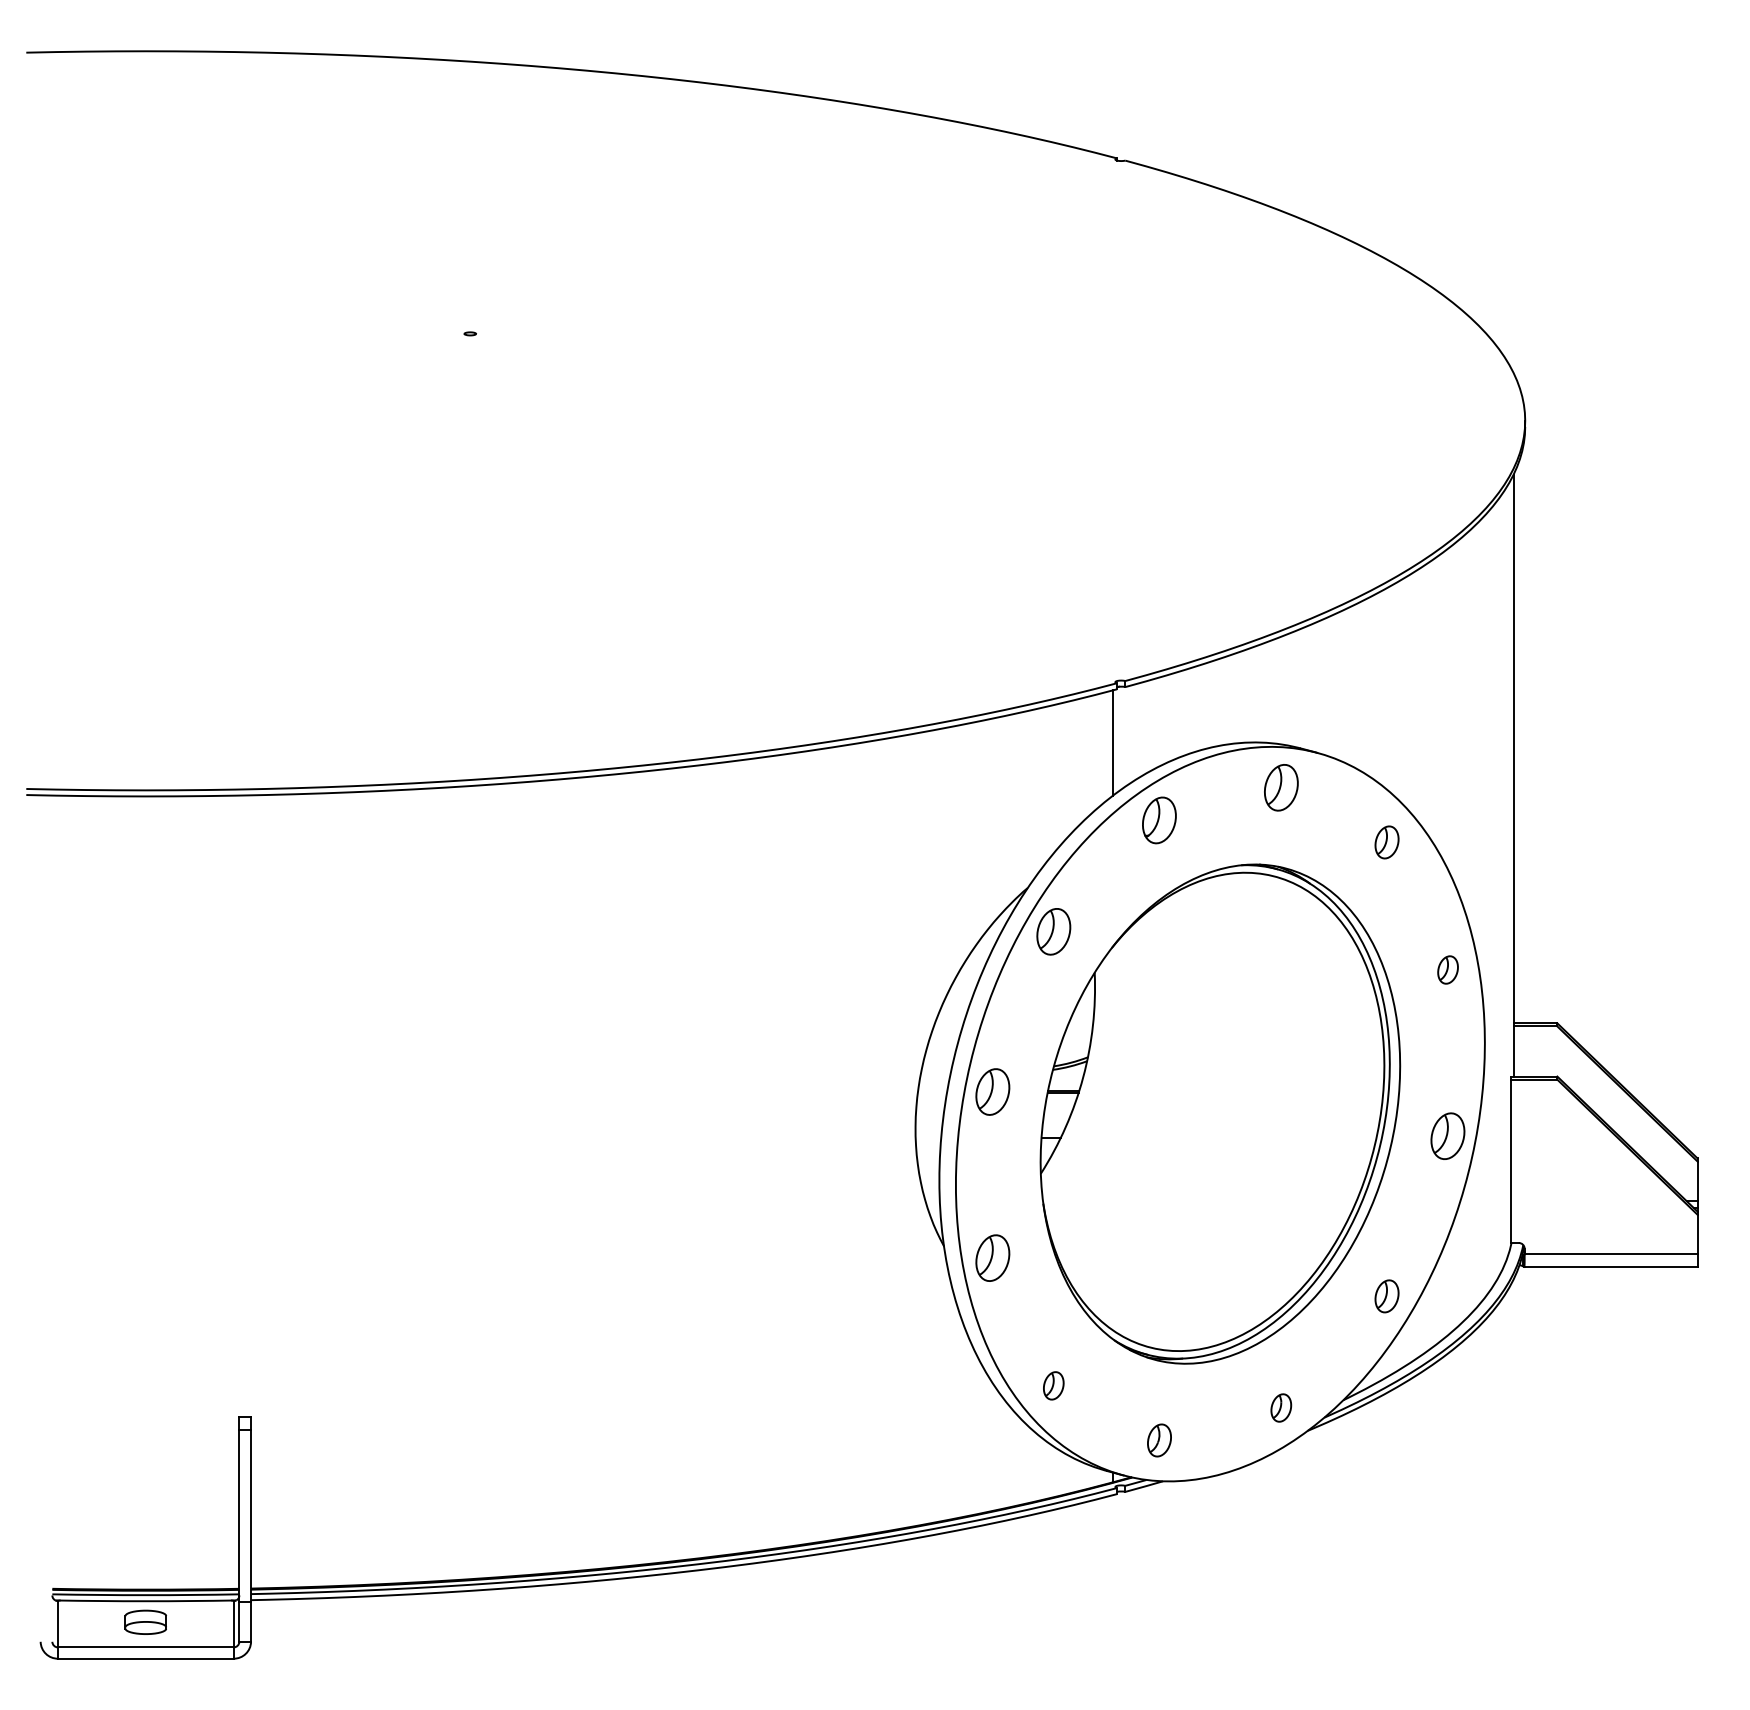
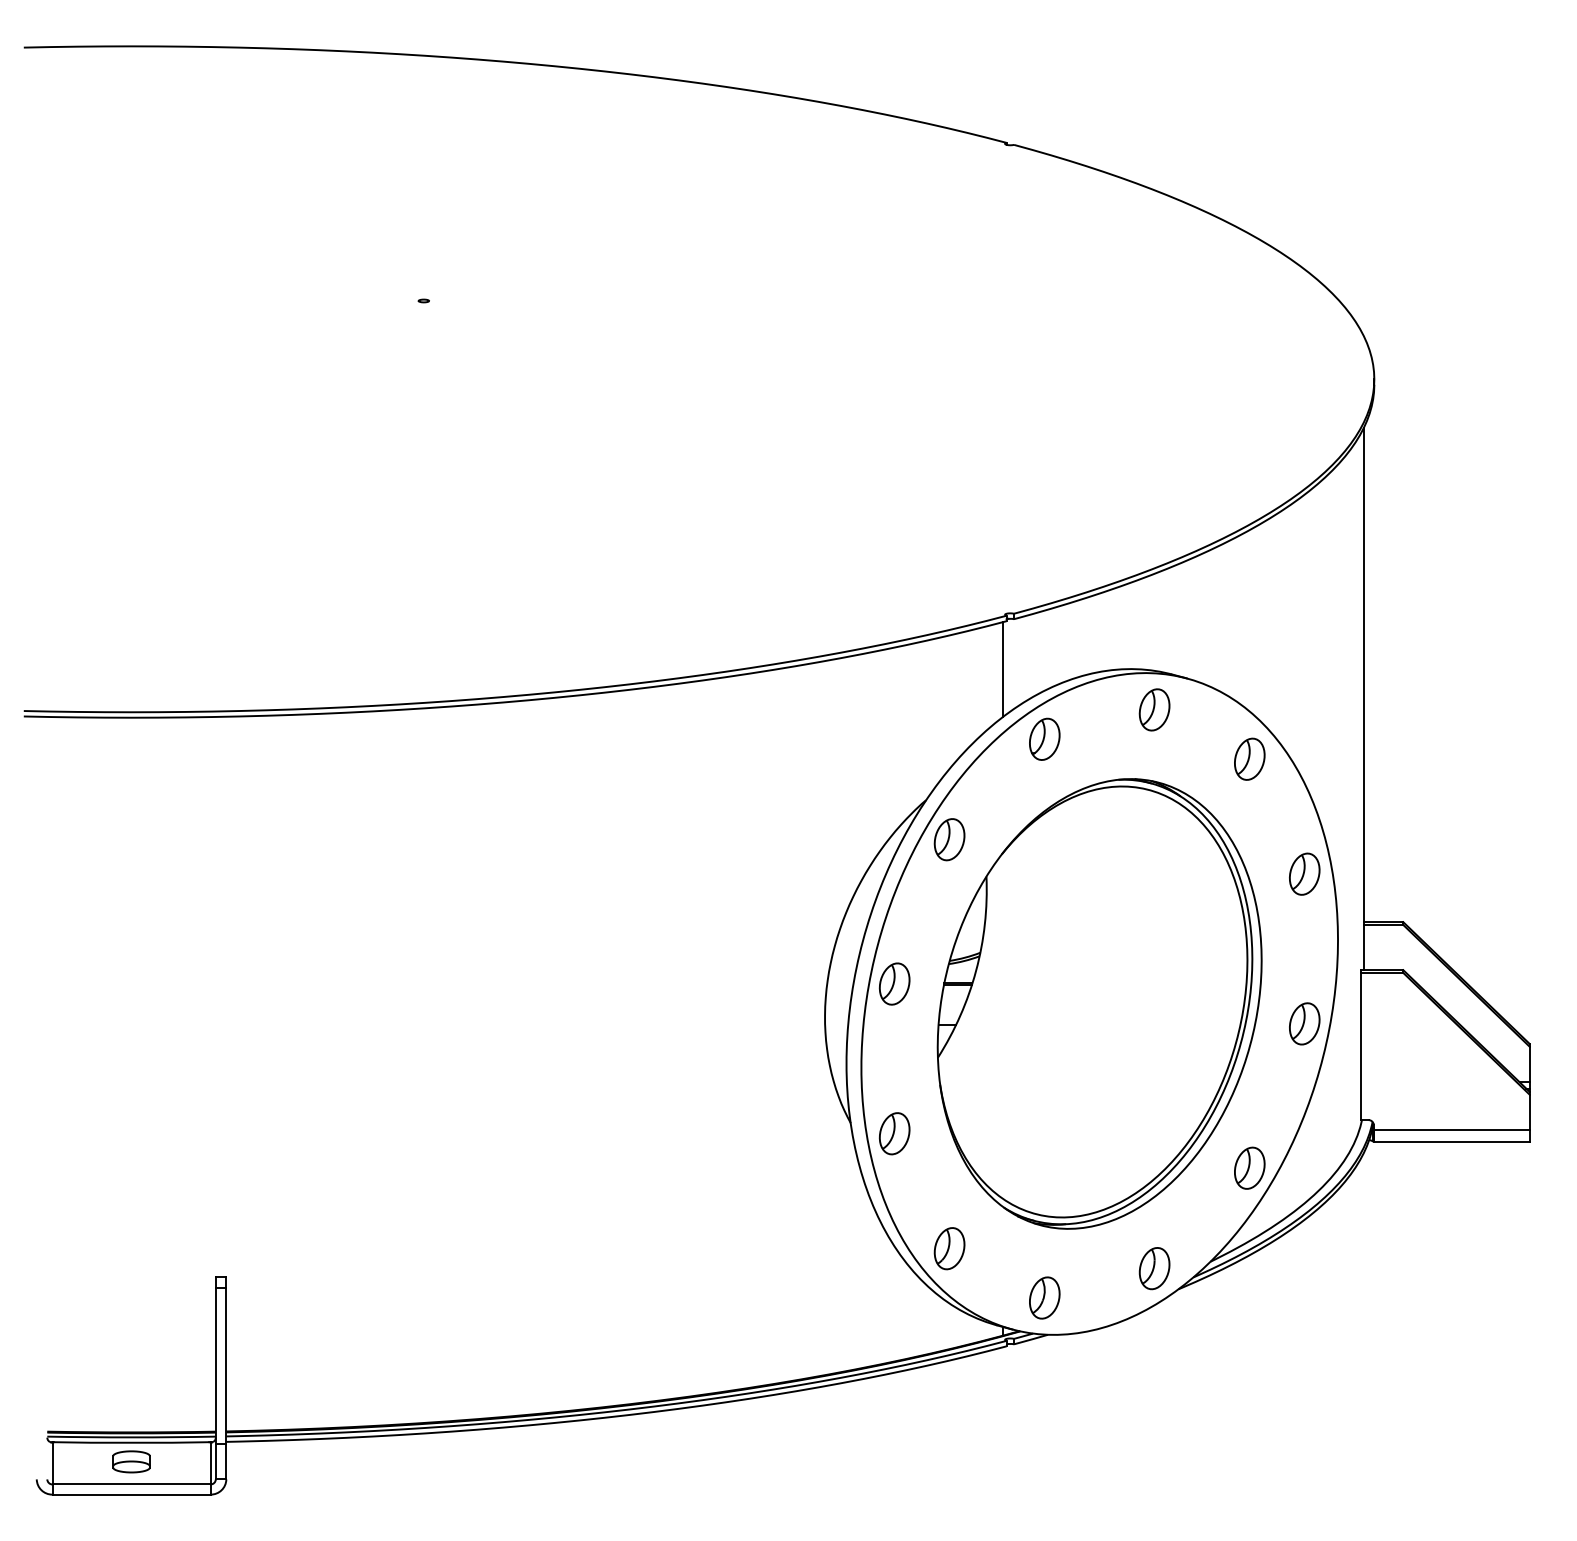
part: (1386, 841) -> (1249, 758), size x1.43
part: (1447, 969) -> (1304, 873), size x1.67
part: (1386, 1295) -> (1249, 1167), size x1.43
part: (1053, 1385) -> (949, 1248), size x1.67
part: (1281, 1407) -> (1154, 1268), size x1.67
part: (1159, 1439) -> (1044, 1297), size x1.43

